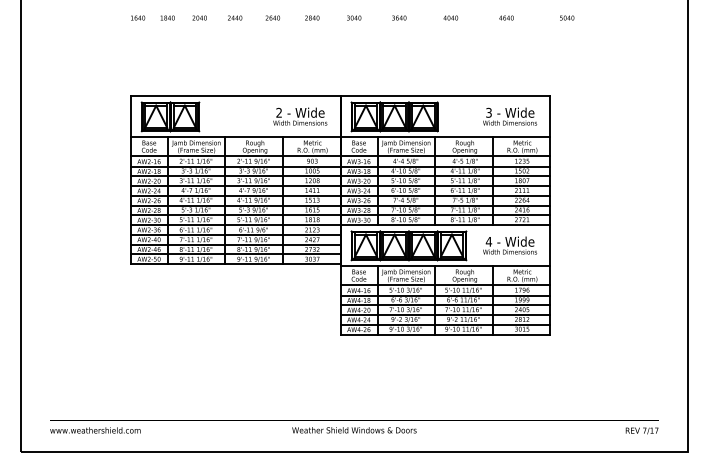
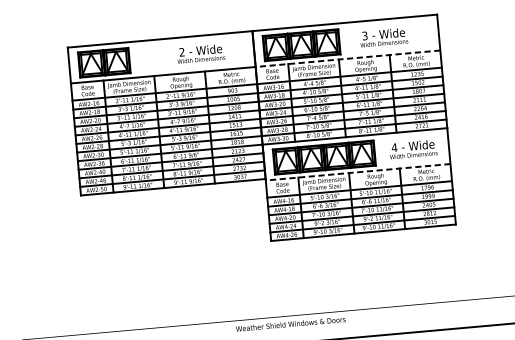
text: (300, 116) -> (201, 53), moved
text: (510, 116) -> (384, 37), moved
line: (445, 136) -> (347, 58), solid -> dashed
line: (445, 265) -> (358, 172), solid -> dashed

